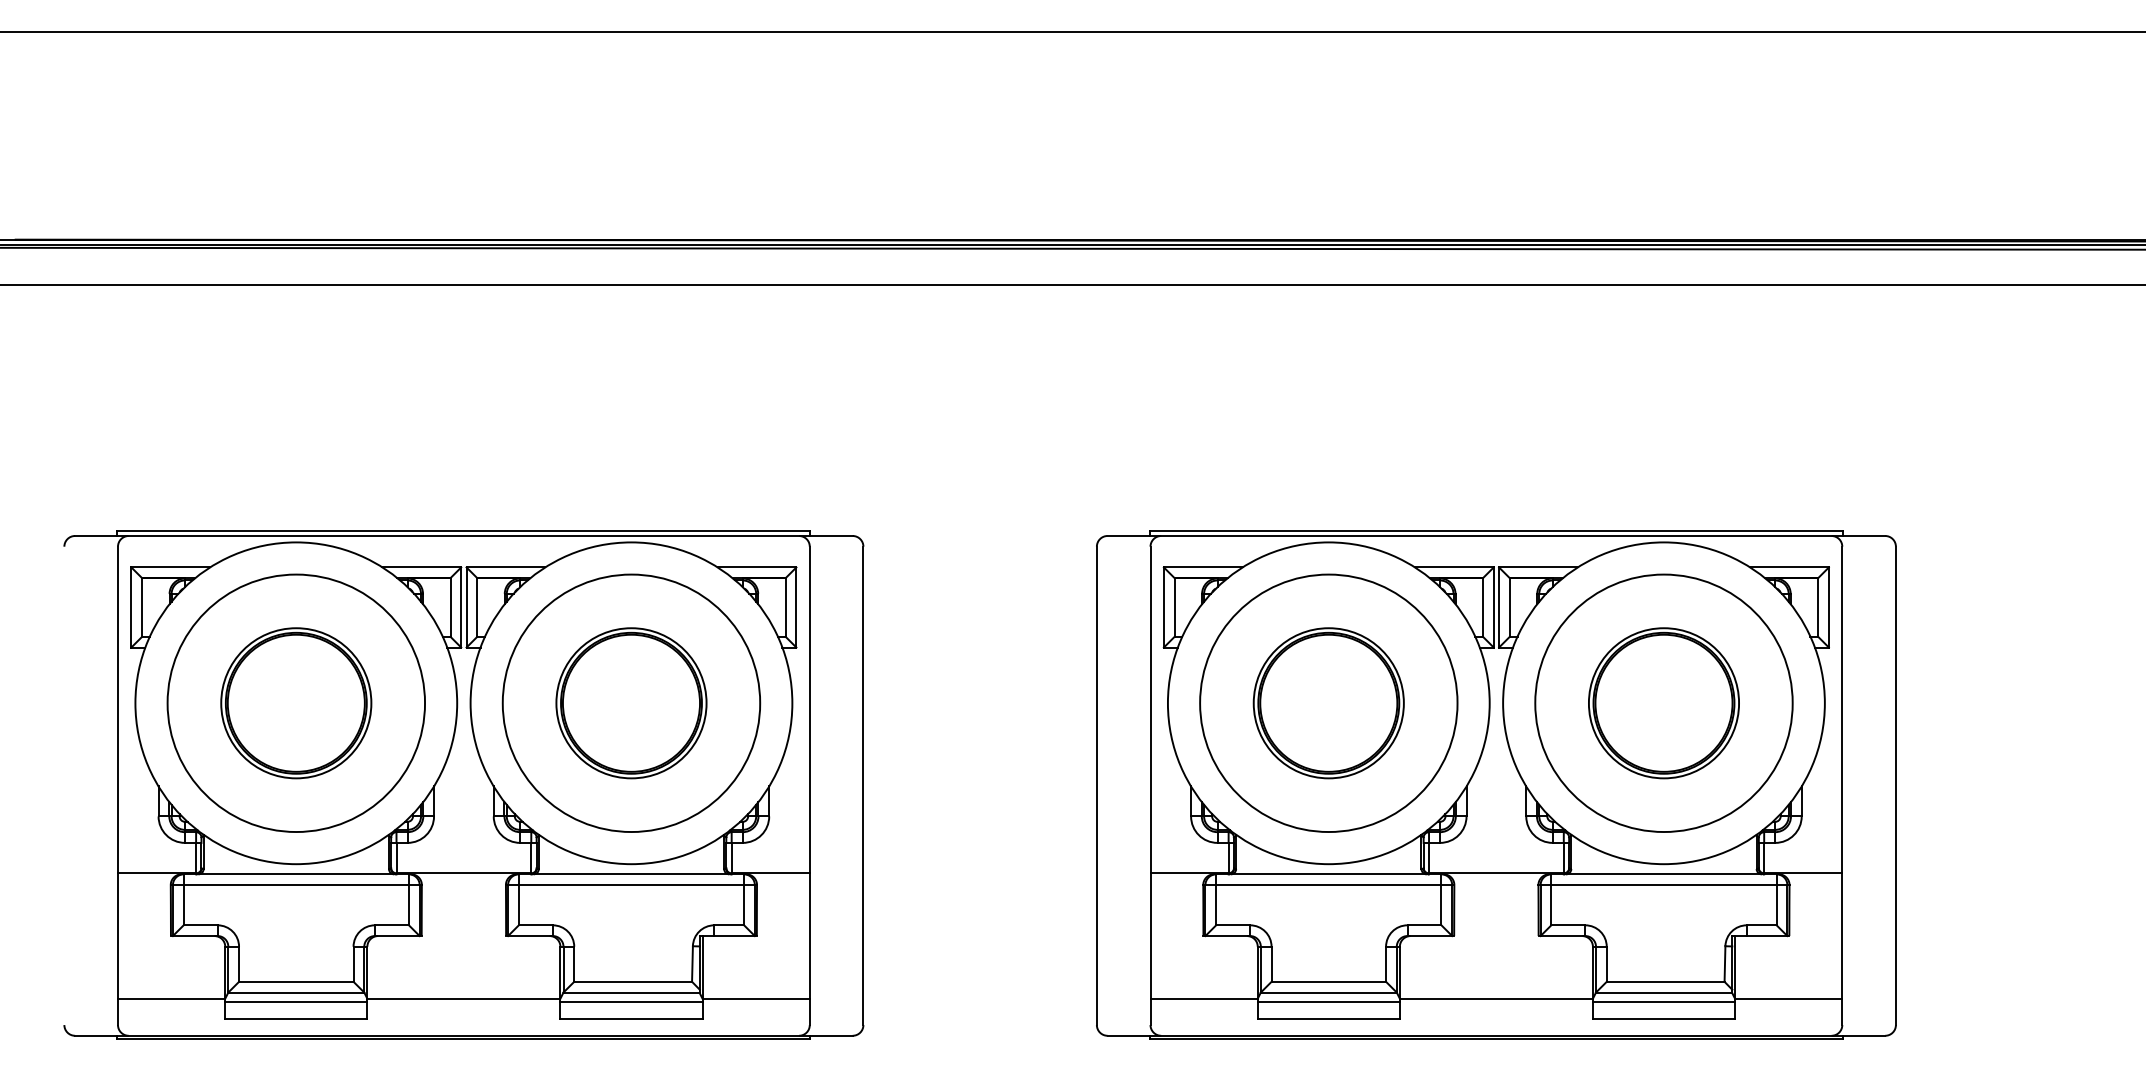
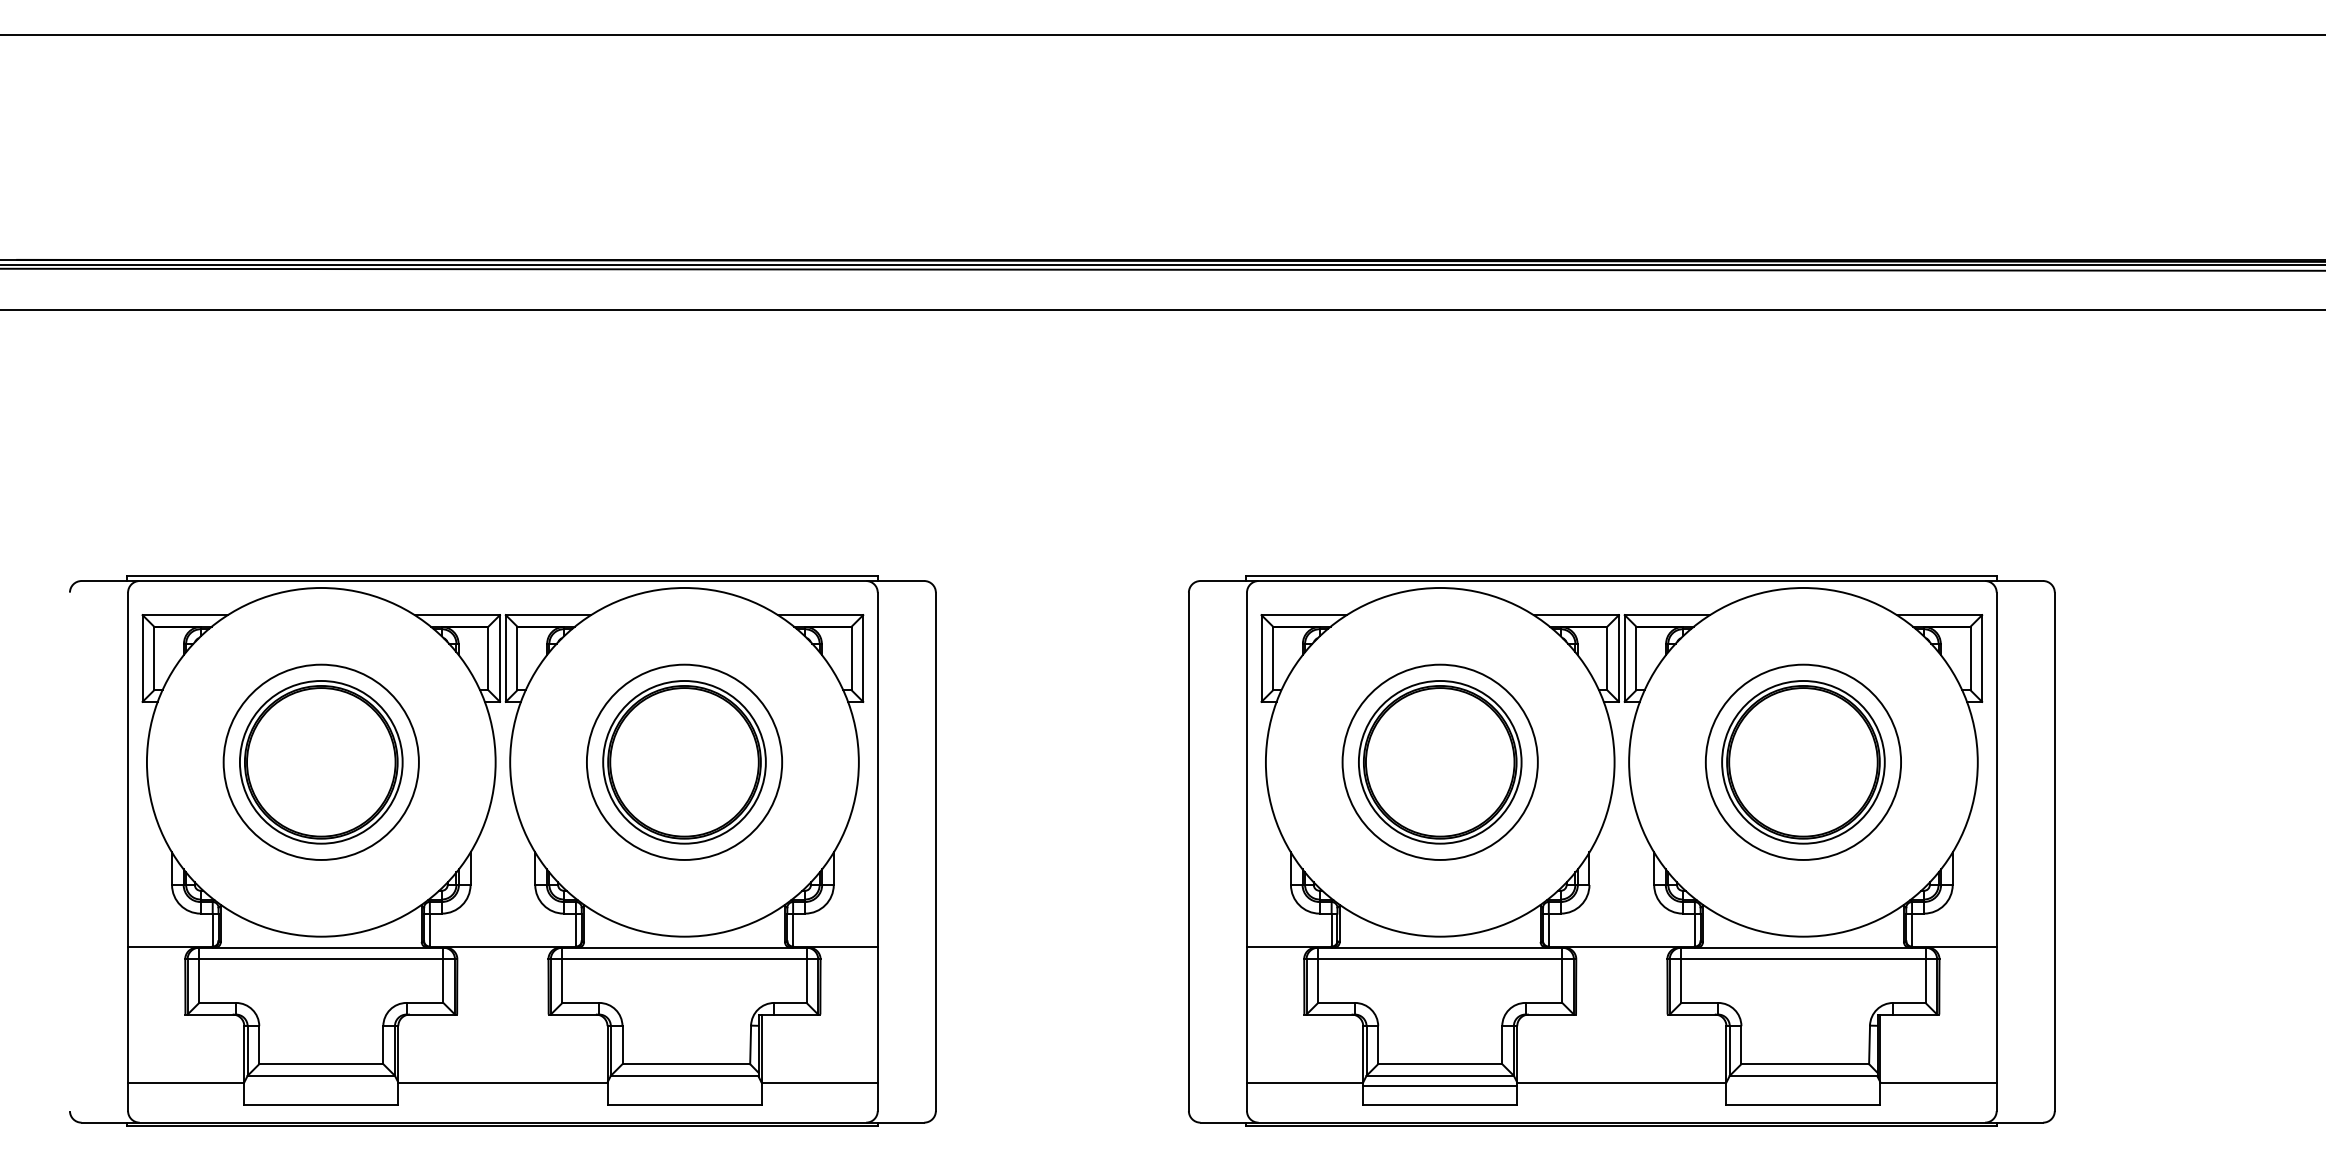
circle: (296, 703) -> (321, 762), size x0.7
circle: (631, 703) -> (684, 762), size x0.7
circle: (1328, 703) -> (1439, 762), size x0.7
circle: (1663, 703) -> (1802, 762), size x0.7
line: (296, 1001) -> (321, 1085), removed
line: (631, 1001) -> (684, 1085), removed
line: (1663, 1001) -> (1802, 1085), removed

